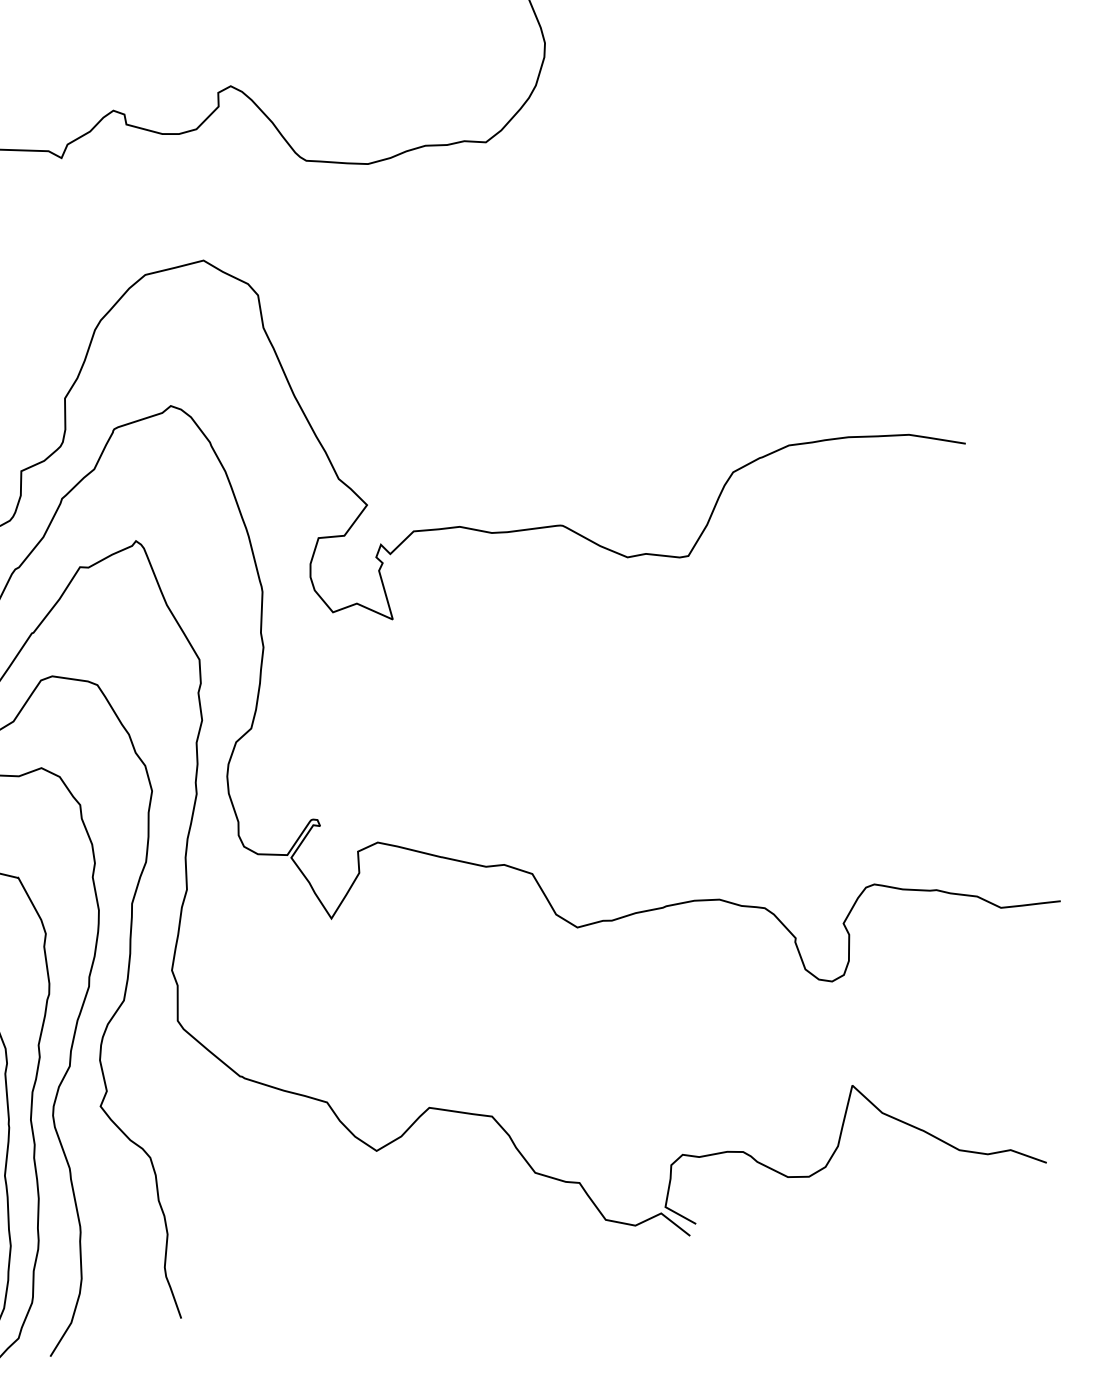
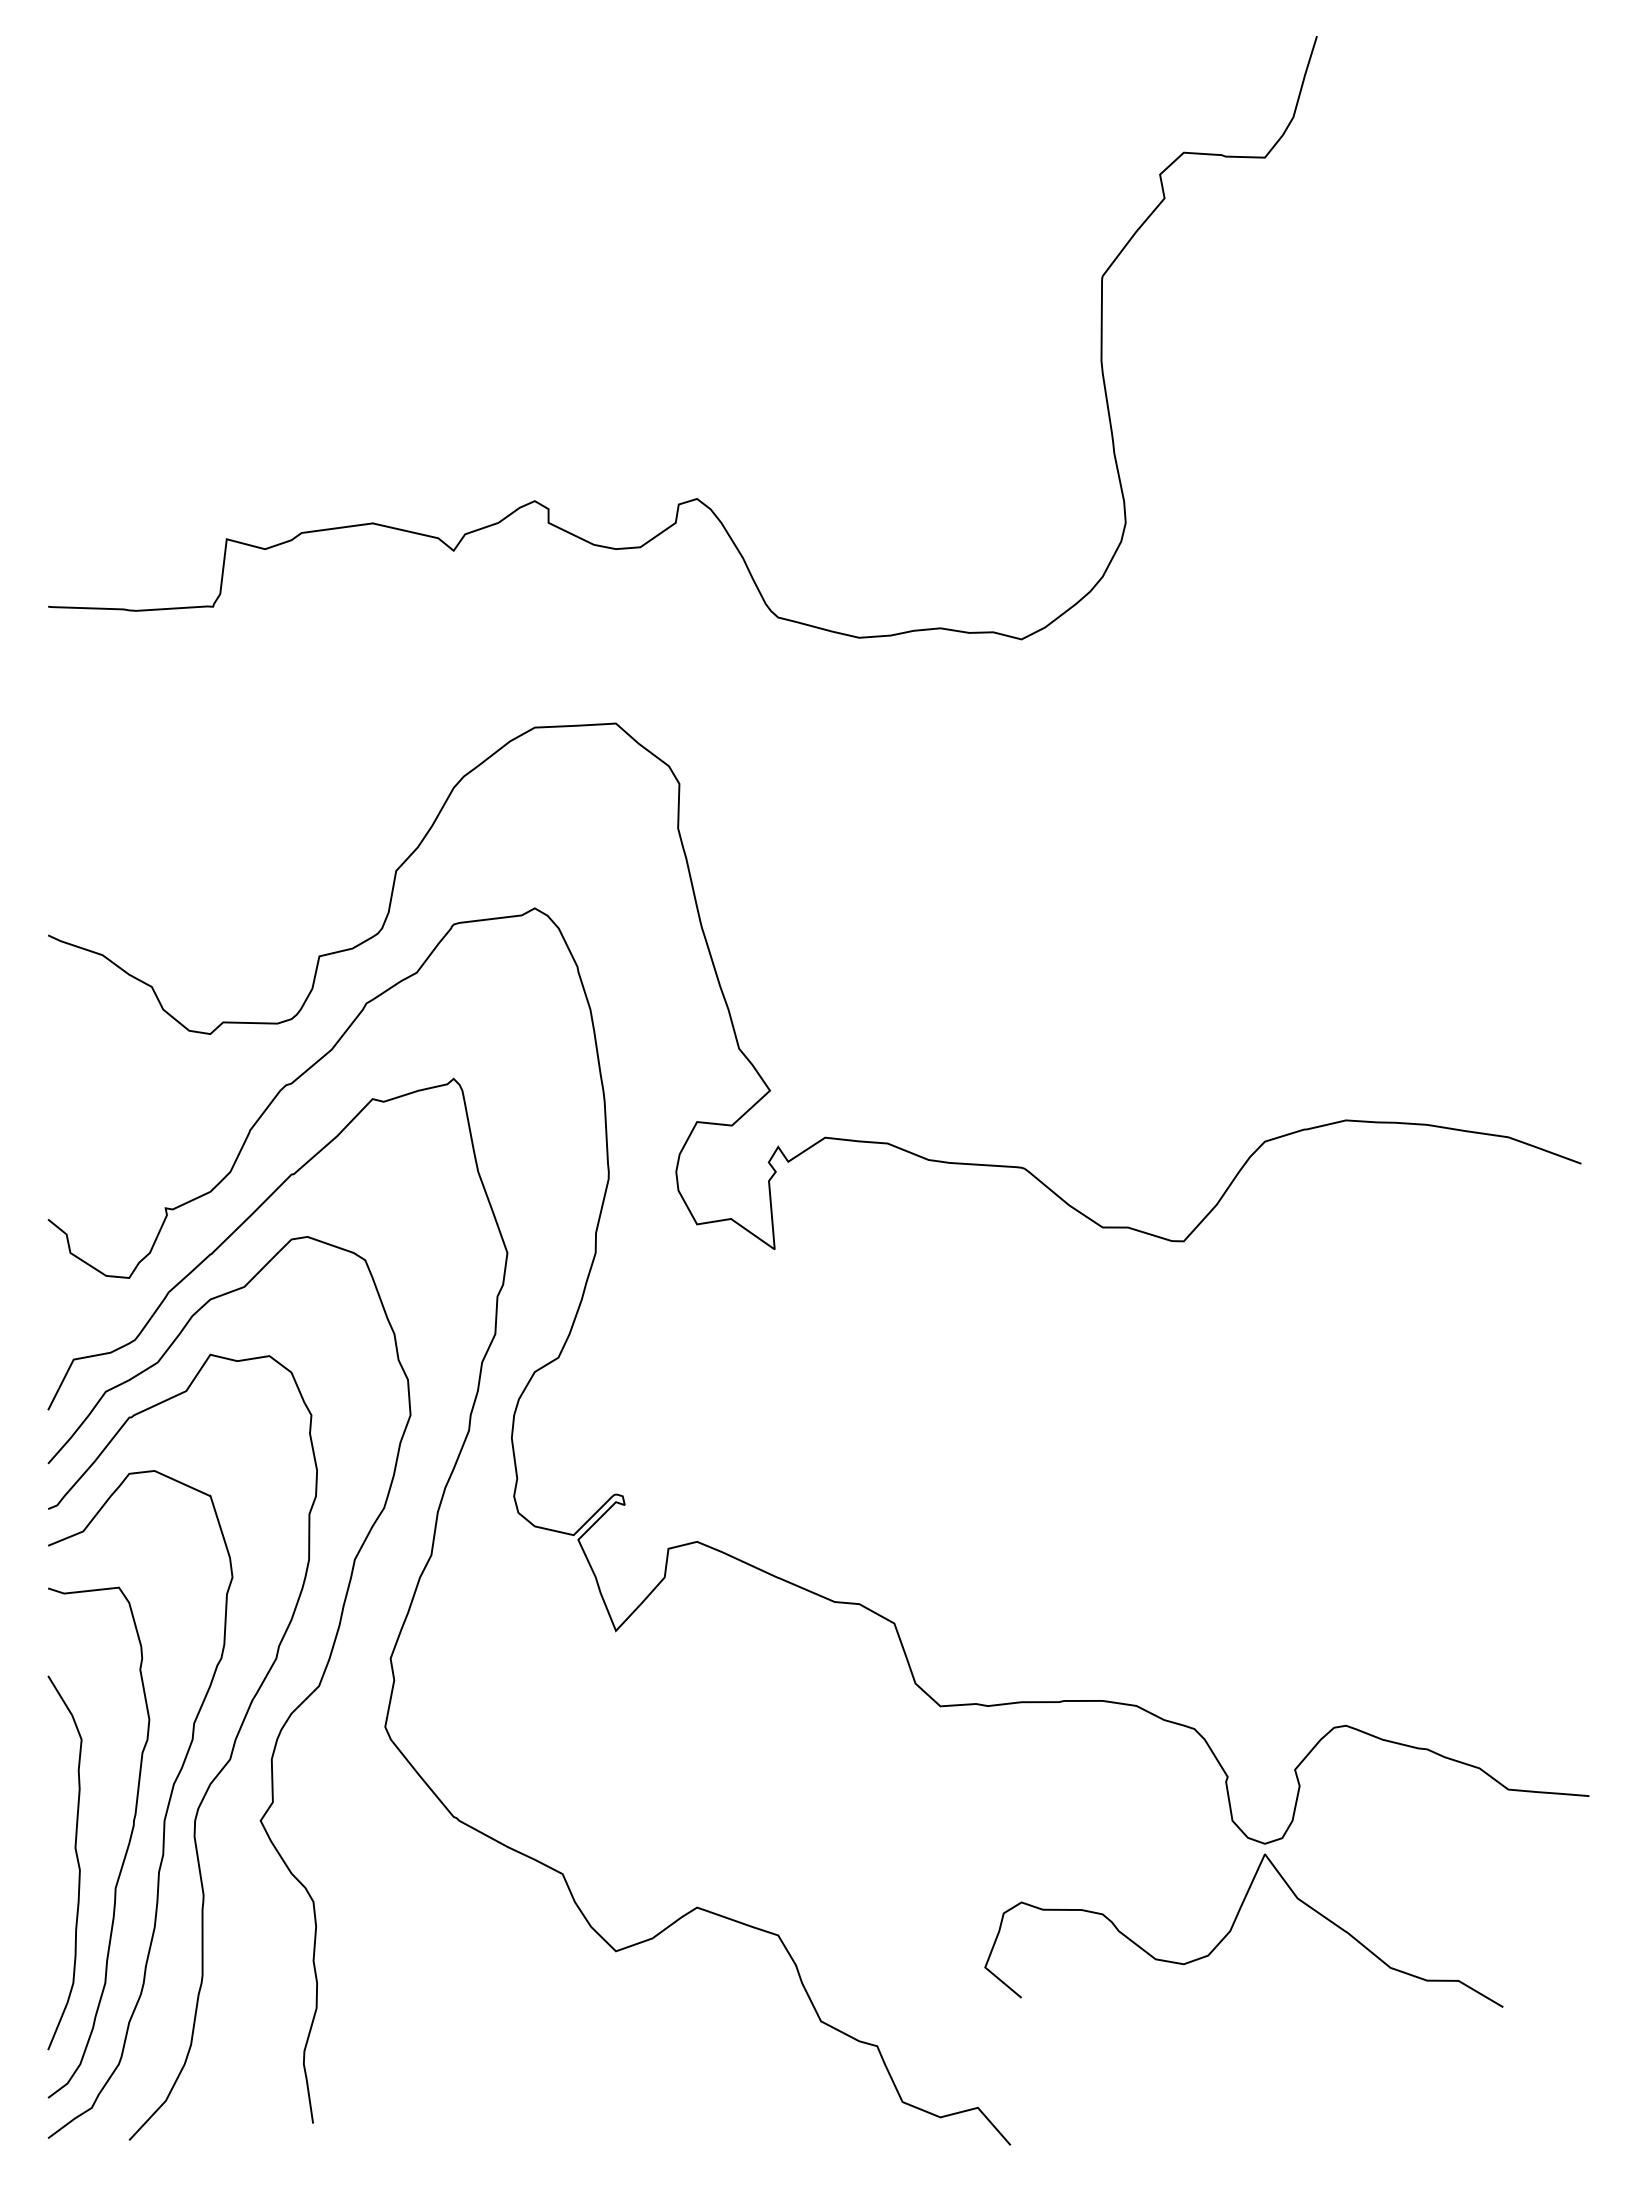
curve: (839, 1142) -> (1233, 1926), moved

